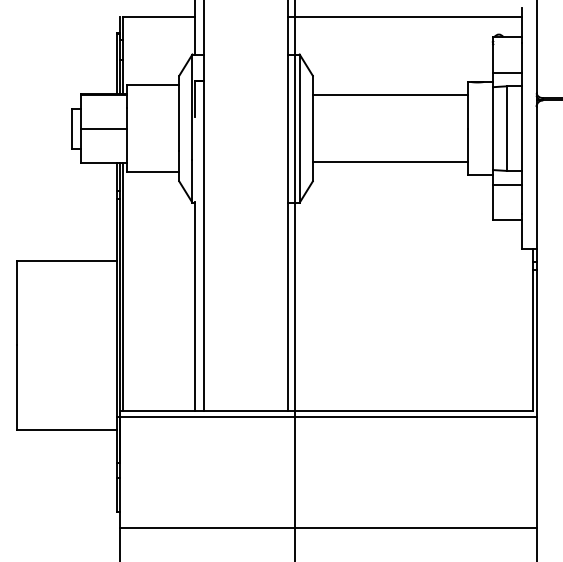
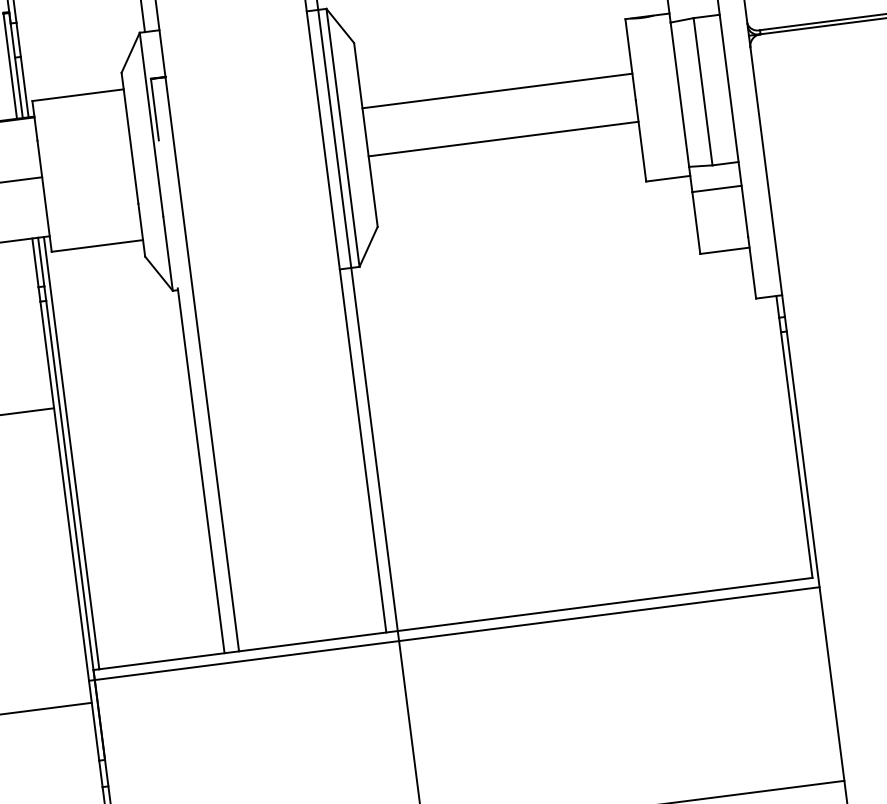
line: (389, 95) -> (495, 91), moved
line: (389, 161) -> (501, 138), moved

